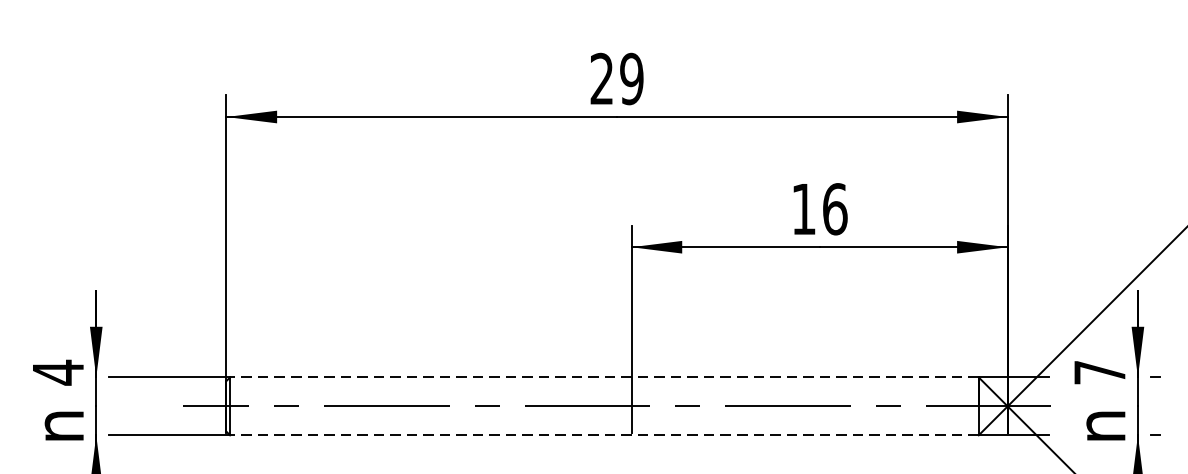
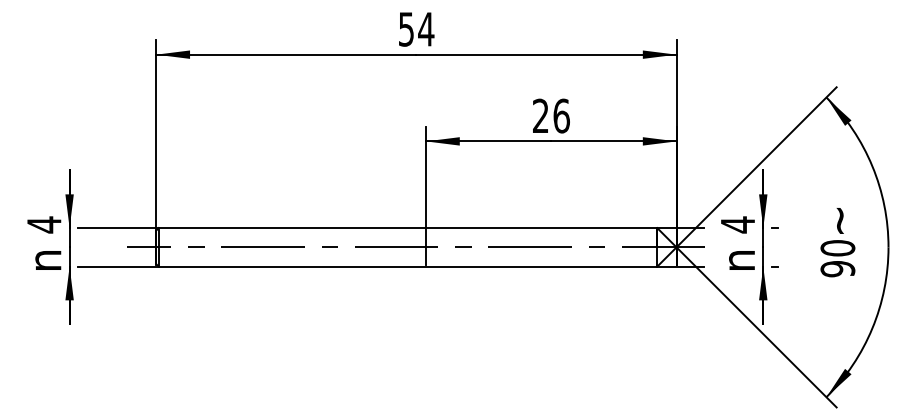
text: (617, 79) -> (416, 29), 29 -> 54
text: (803, 208) -> (540, 115), 16 -> 26
text: (1099, 372) -> (737, 224), 7 -> 4
line: (603, 378) -> (407, 228), dashed -> solid
line: (603, 435) -> (407, 266), dashed -> solid

